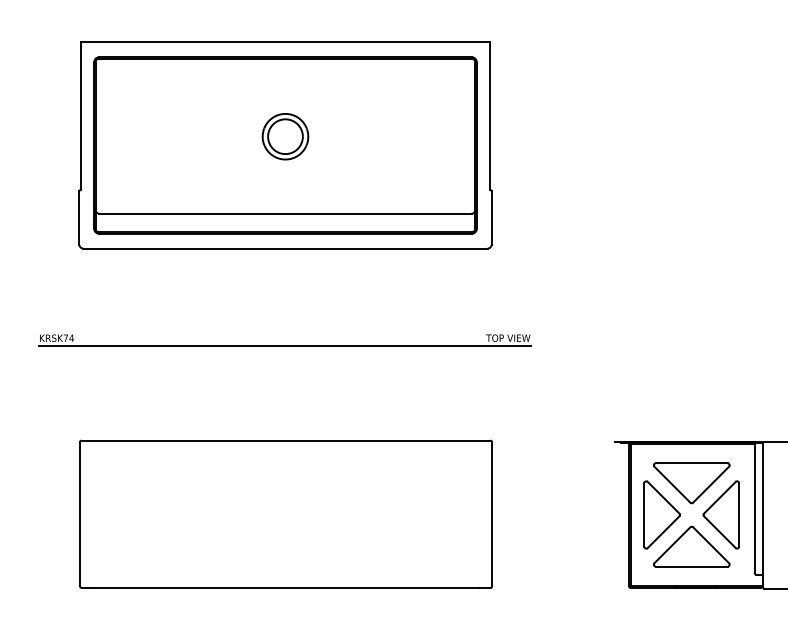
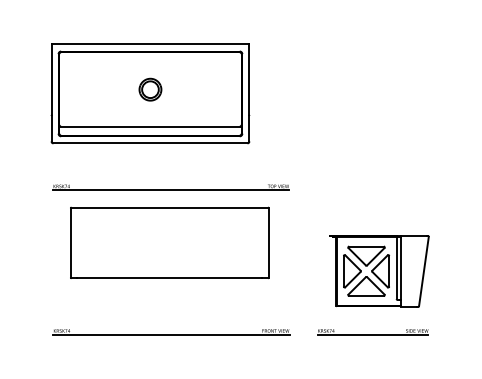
part: (285, 144) -> (150, 93), moved
part: (285, 513) -> (169, 242), moved

